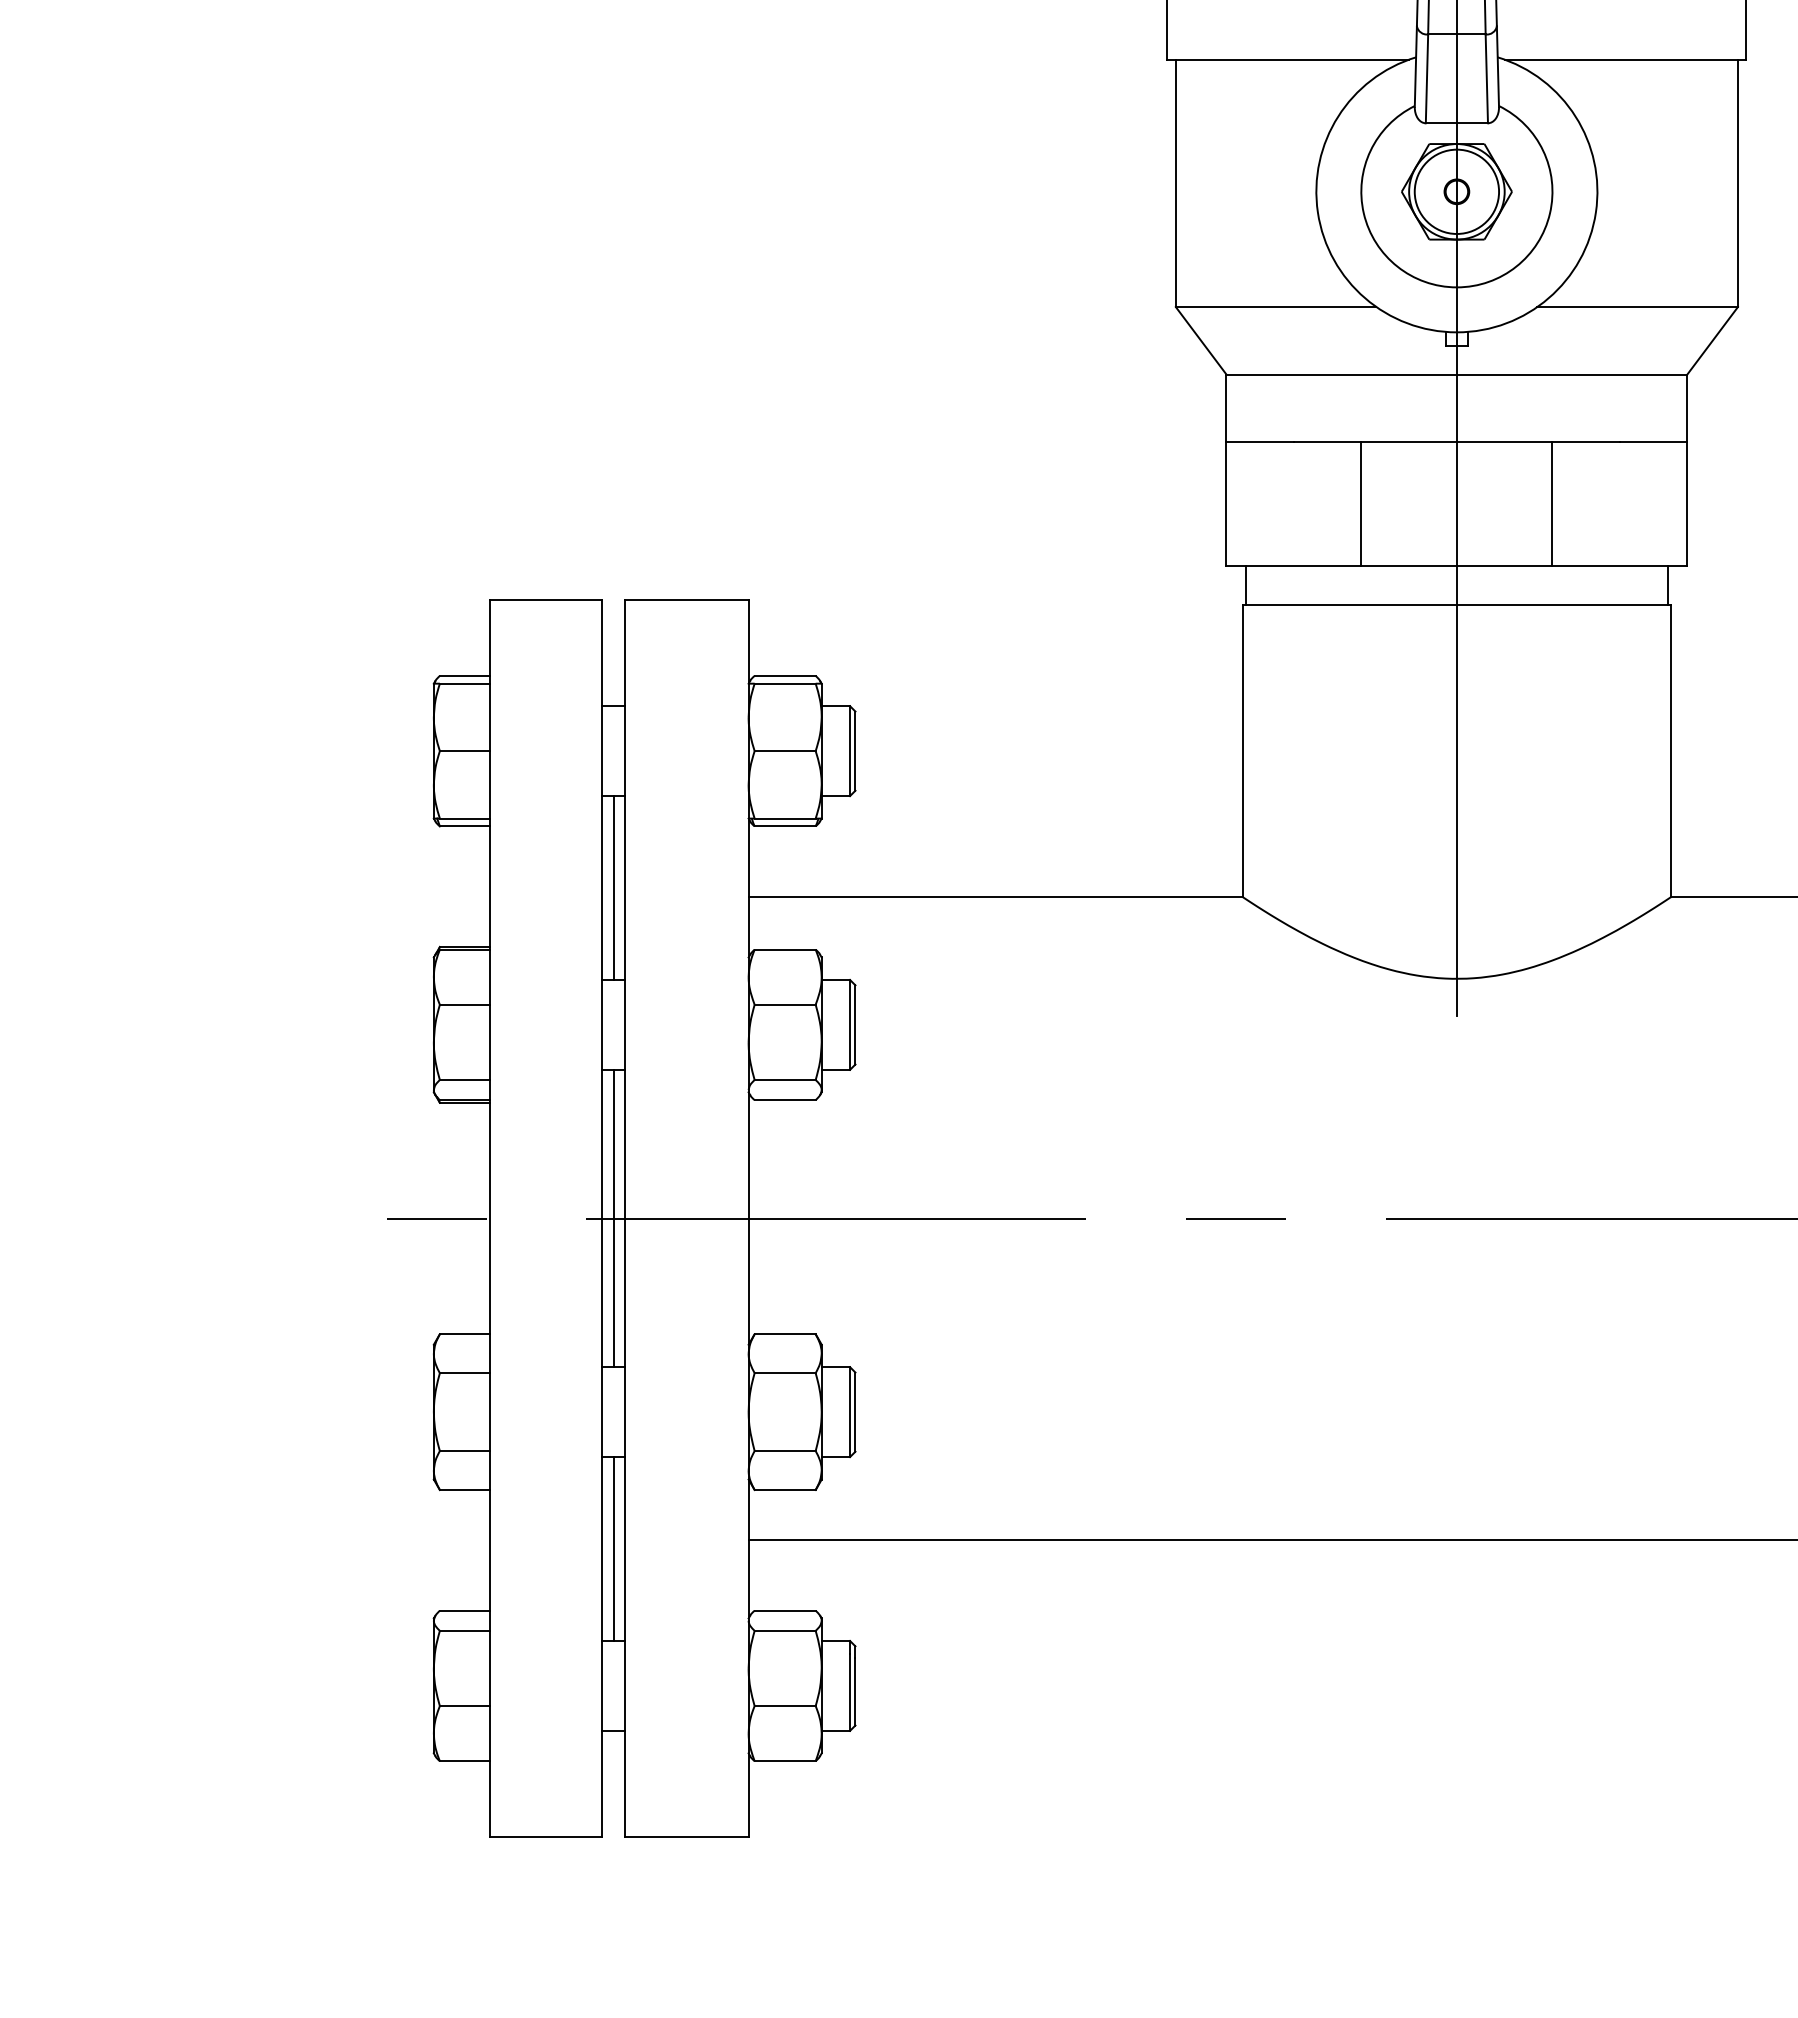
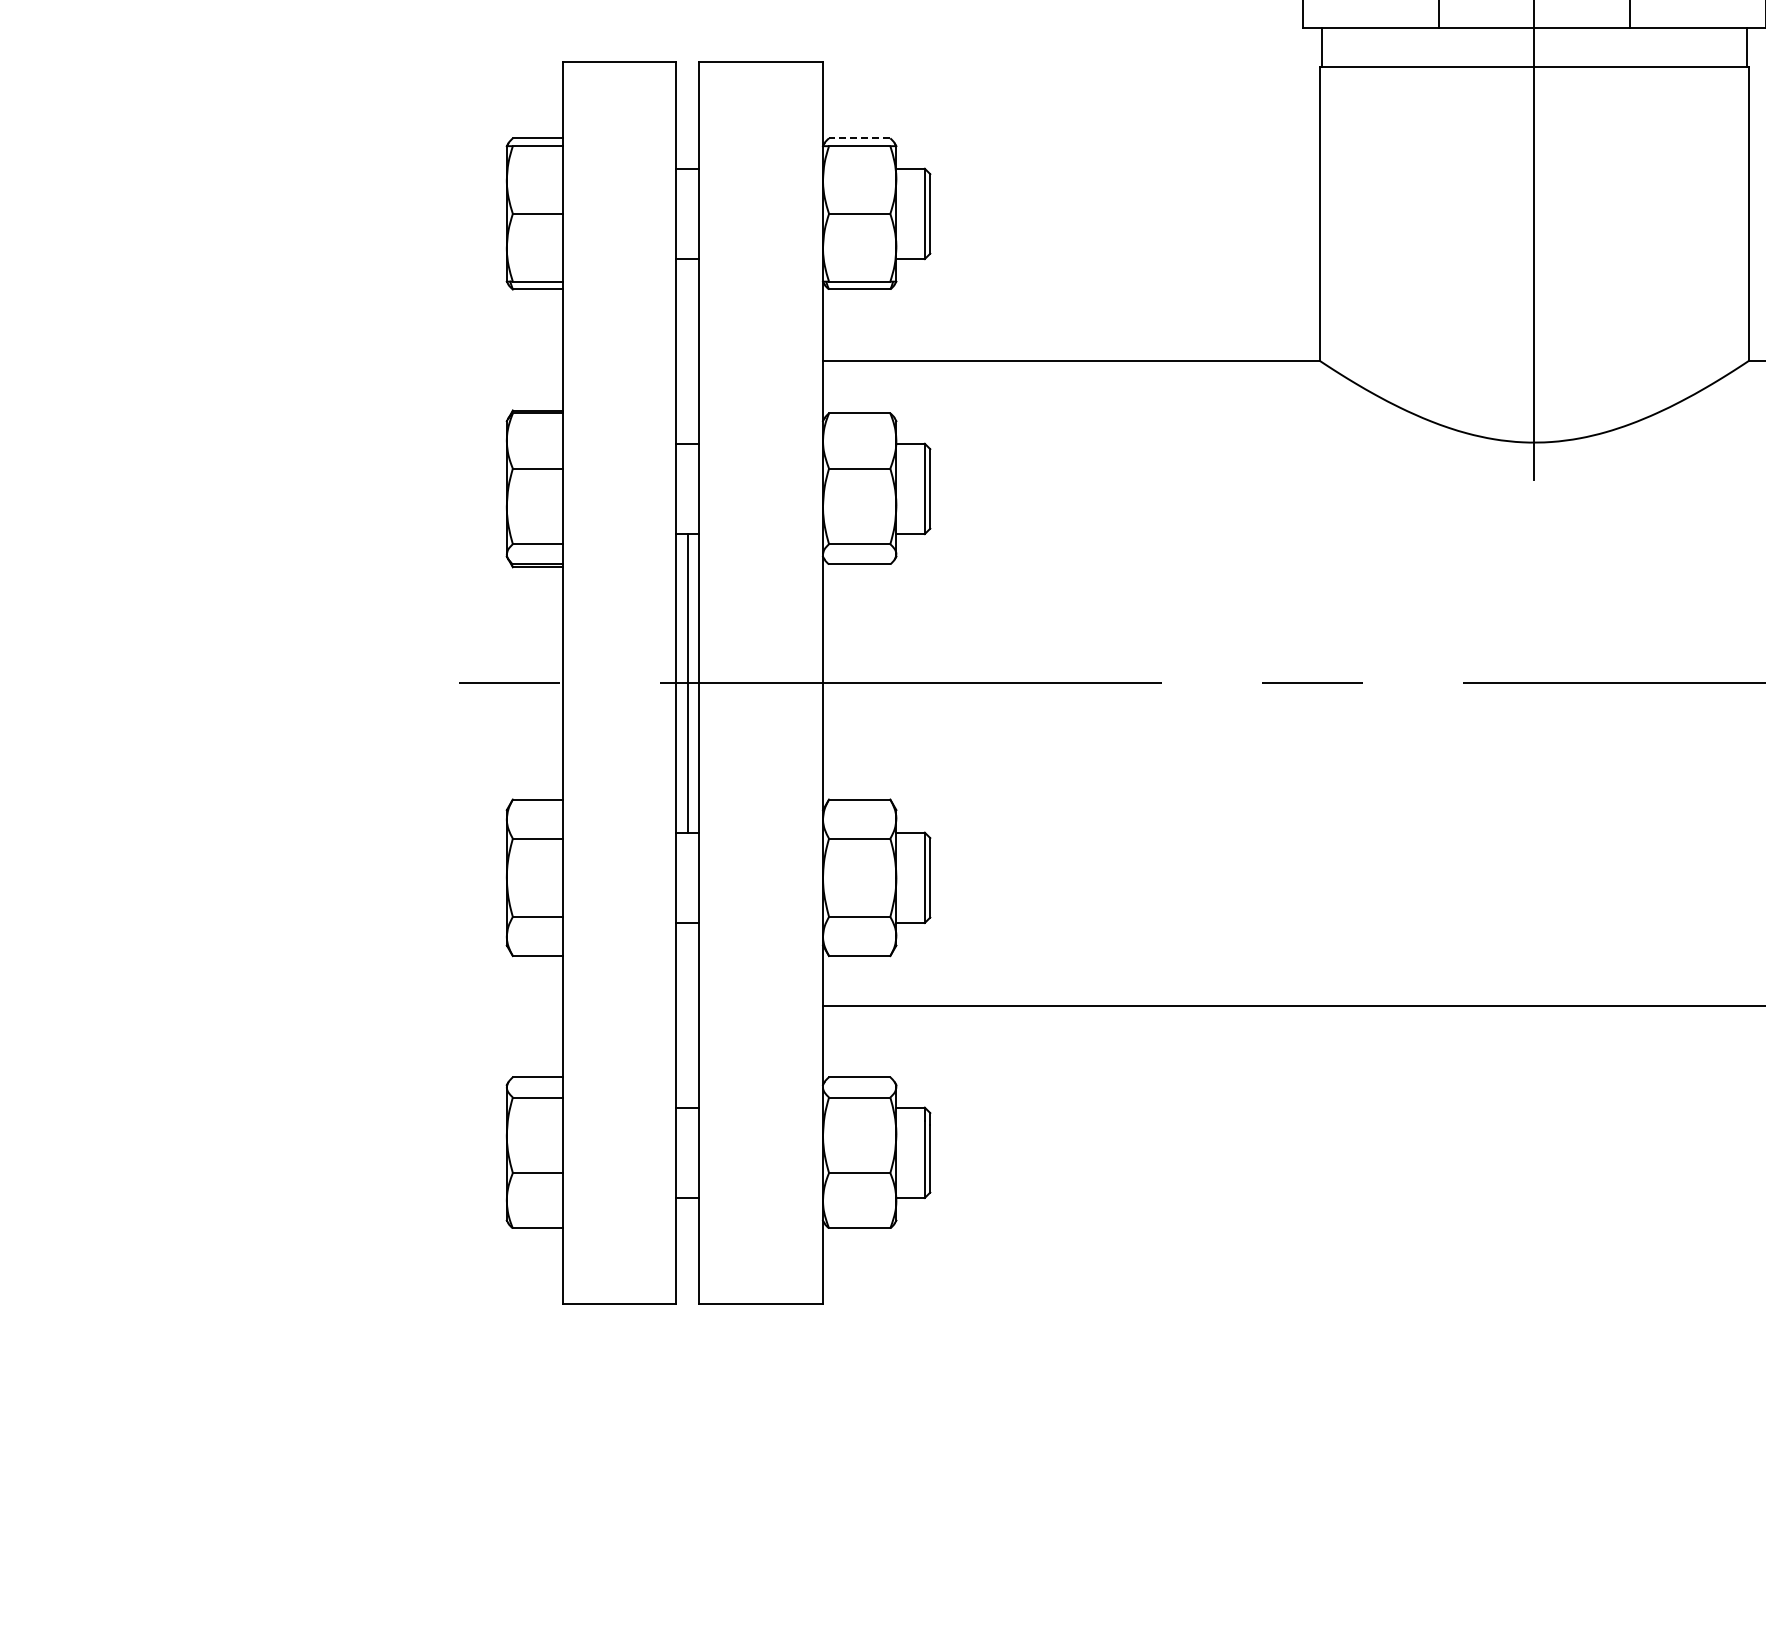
line: (785, 675) -> (860, 137), solid -> dashed
line: (613, 887) -> (687, 350), removed
line: (613, 1548) -> (687, 1014), removed

